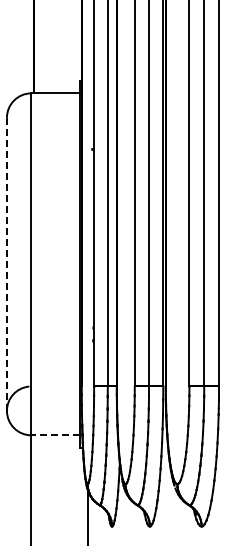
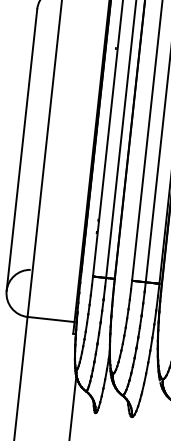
line: (6, 264) -> (21, 150), dashed -> solid
line: (55, 435) -> (50, 319), dashed -> solid

